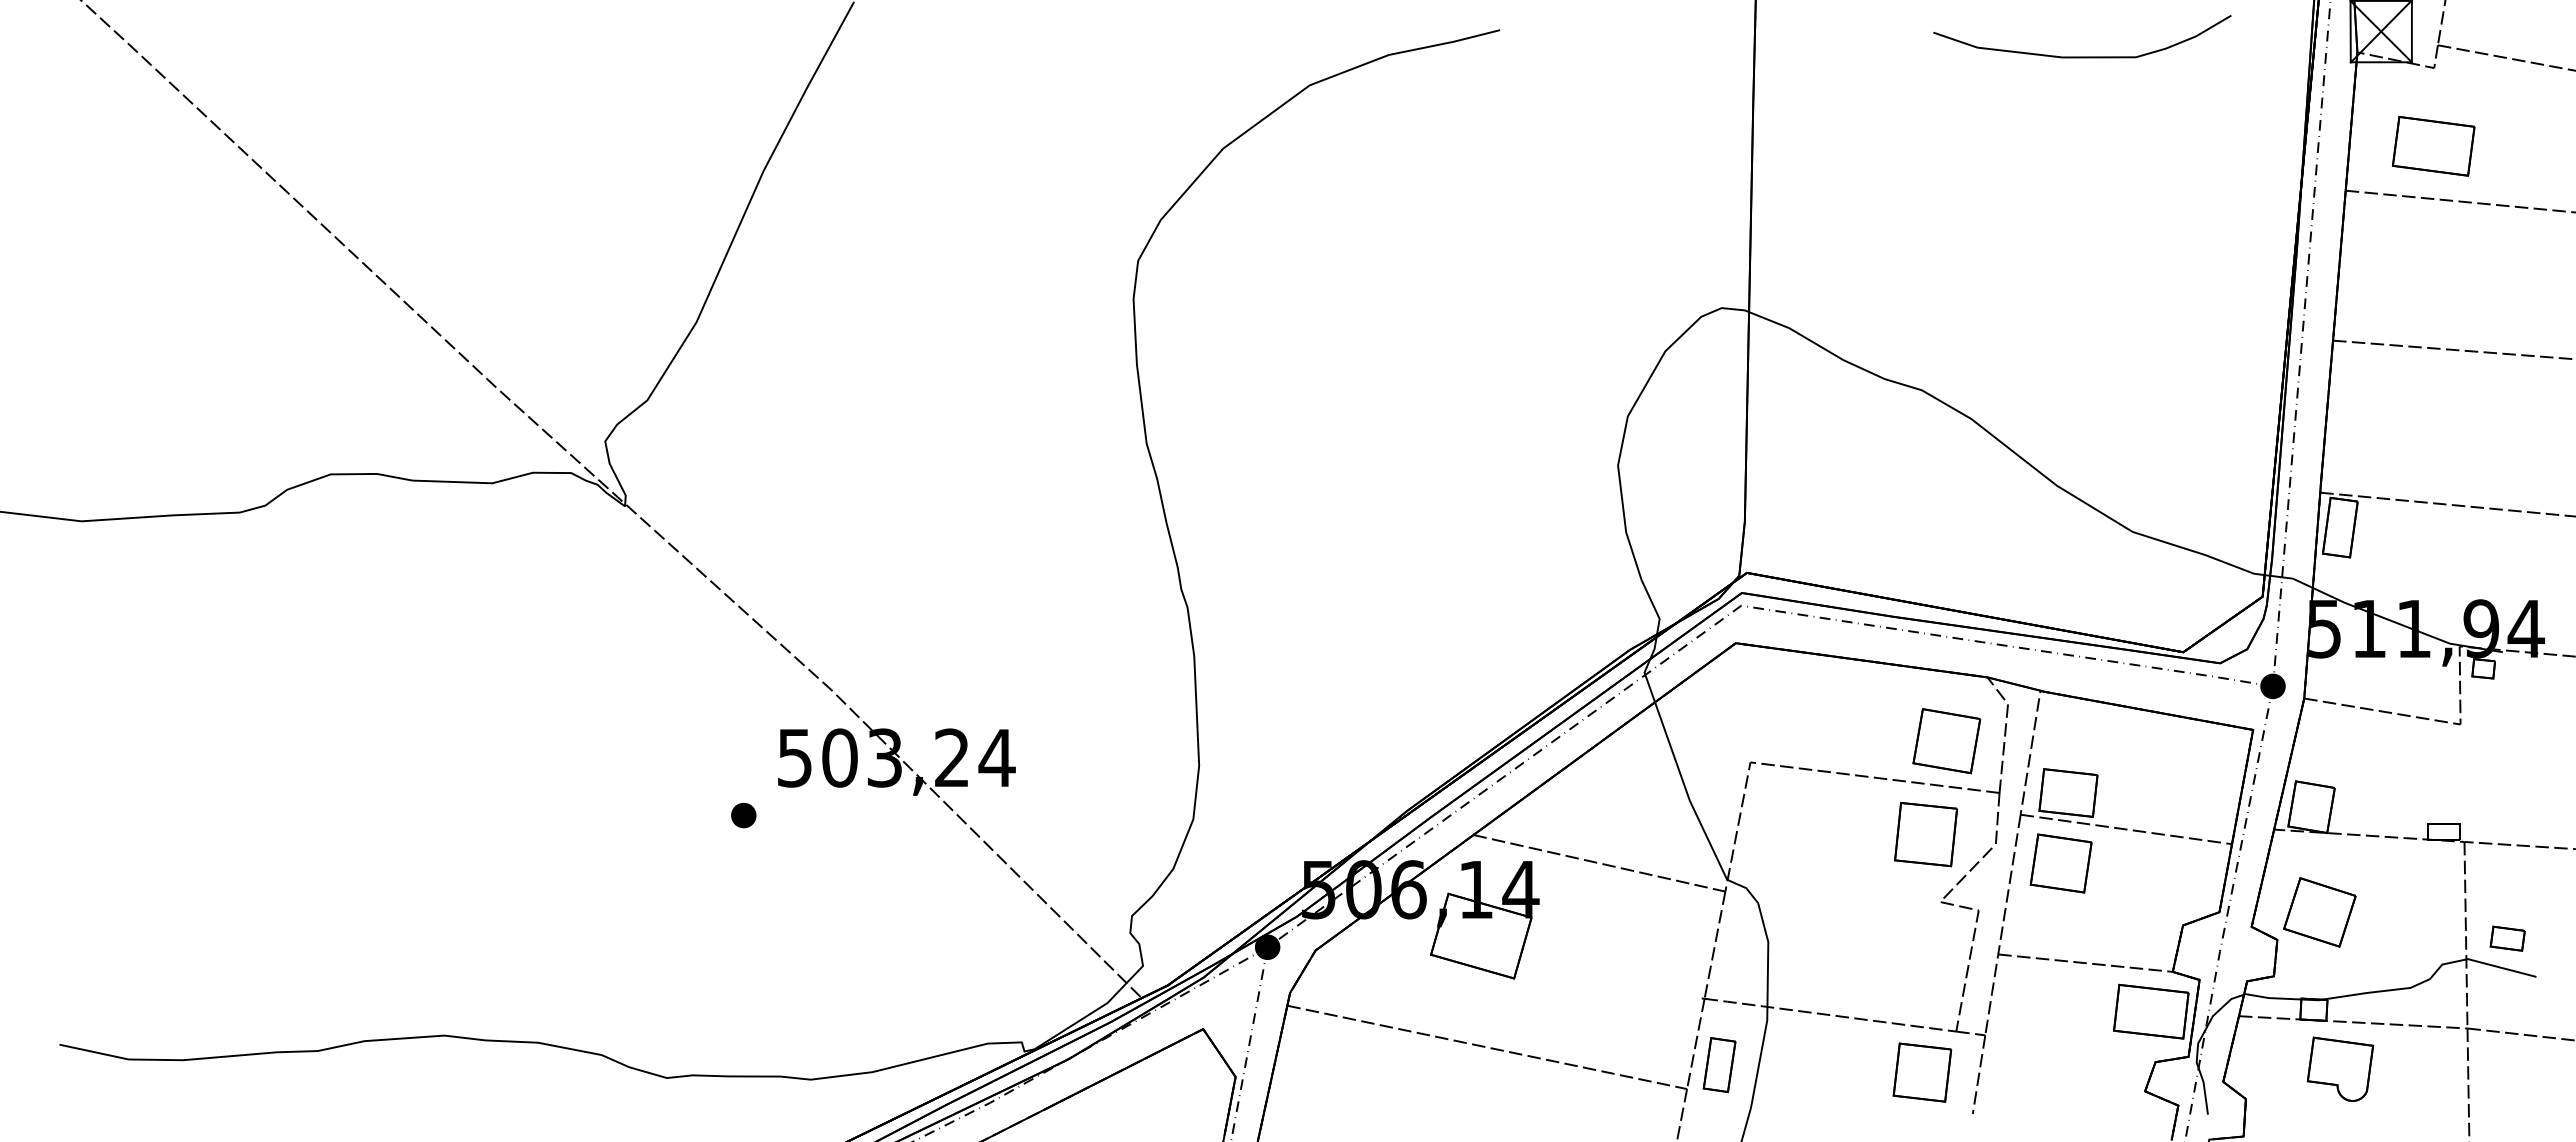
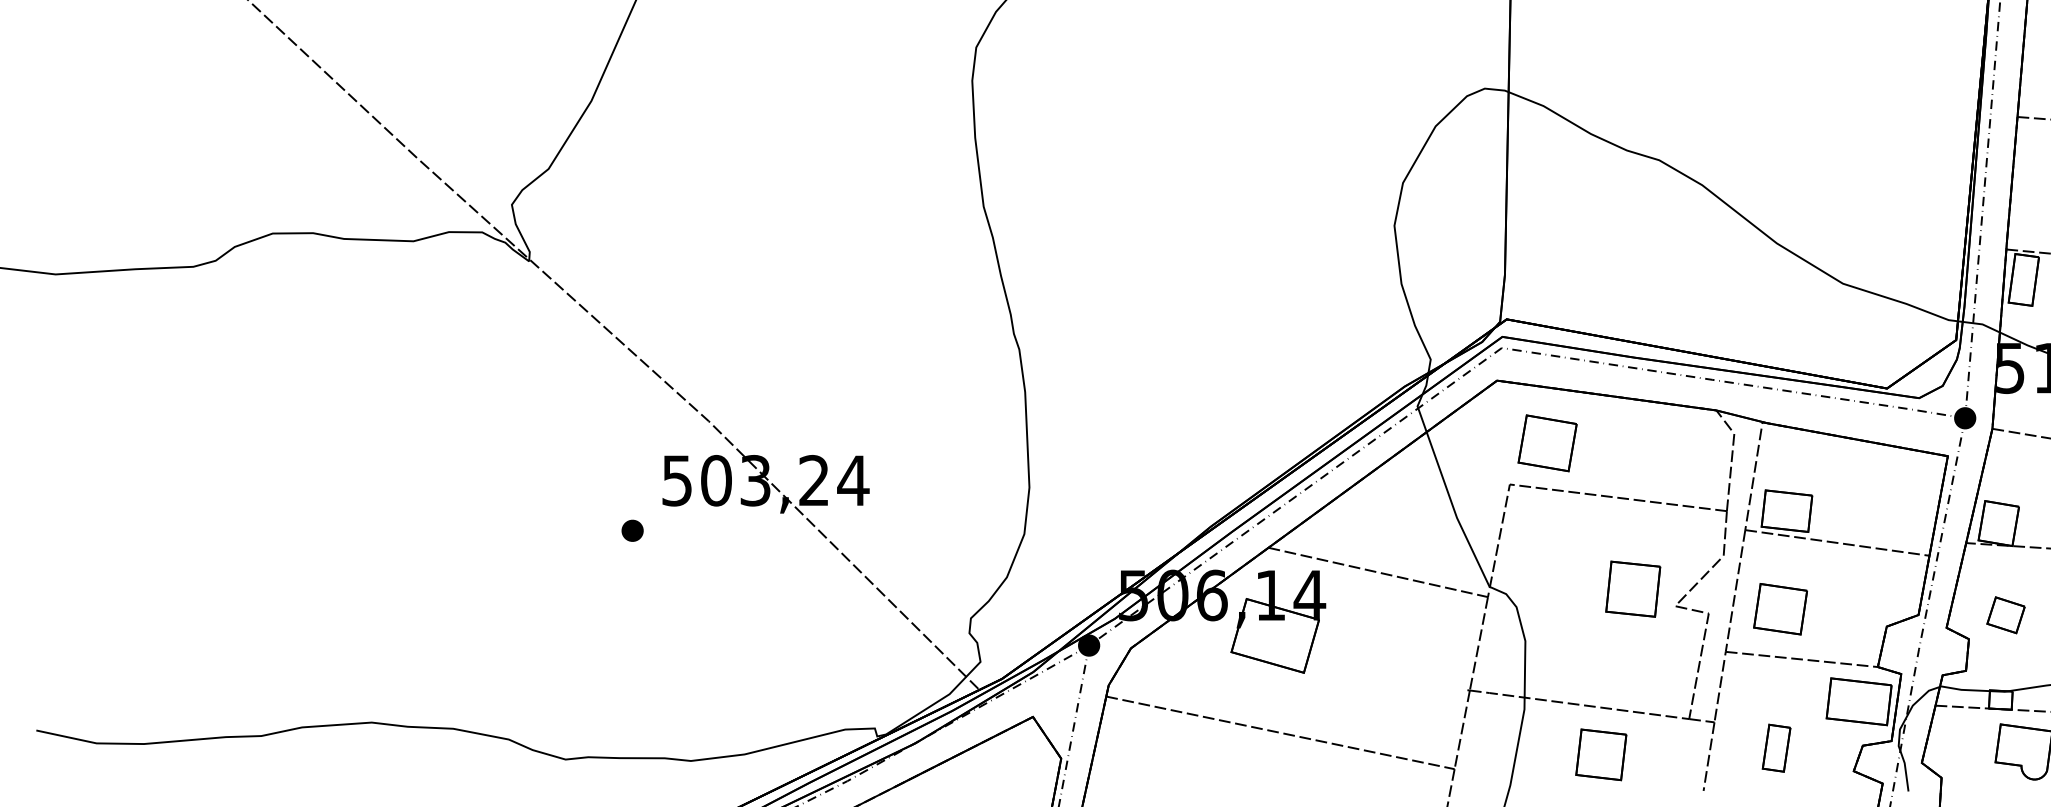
part: (1946, 741) -> (1547, 443), moved
part: (1925, 834) -> (1632, 589), moved
part: (2060, 863) -> (1780, 609), moved
part: (2319, 912) -> (2005, 615), size x0.6
part: (1719, 1064) -> (1776, 747), moved
part: (1922, 1072) -> (1601, 754), moved

